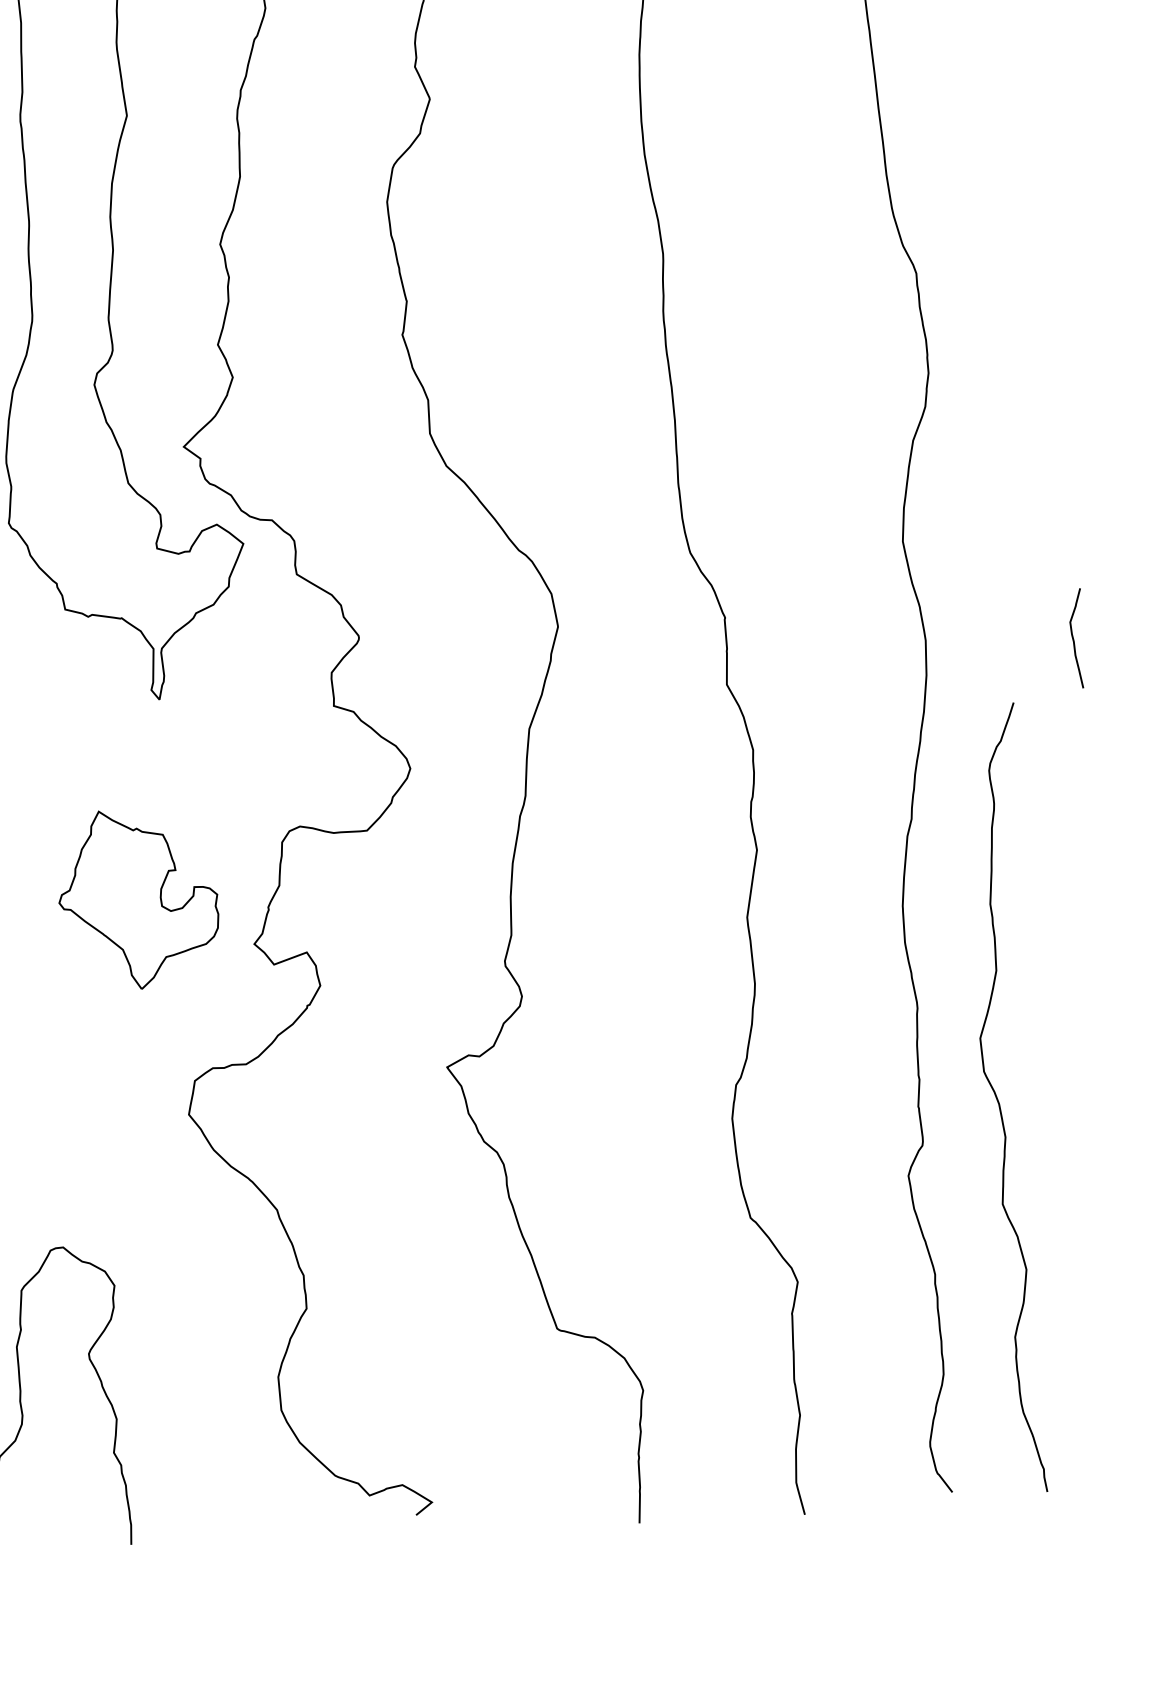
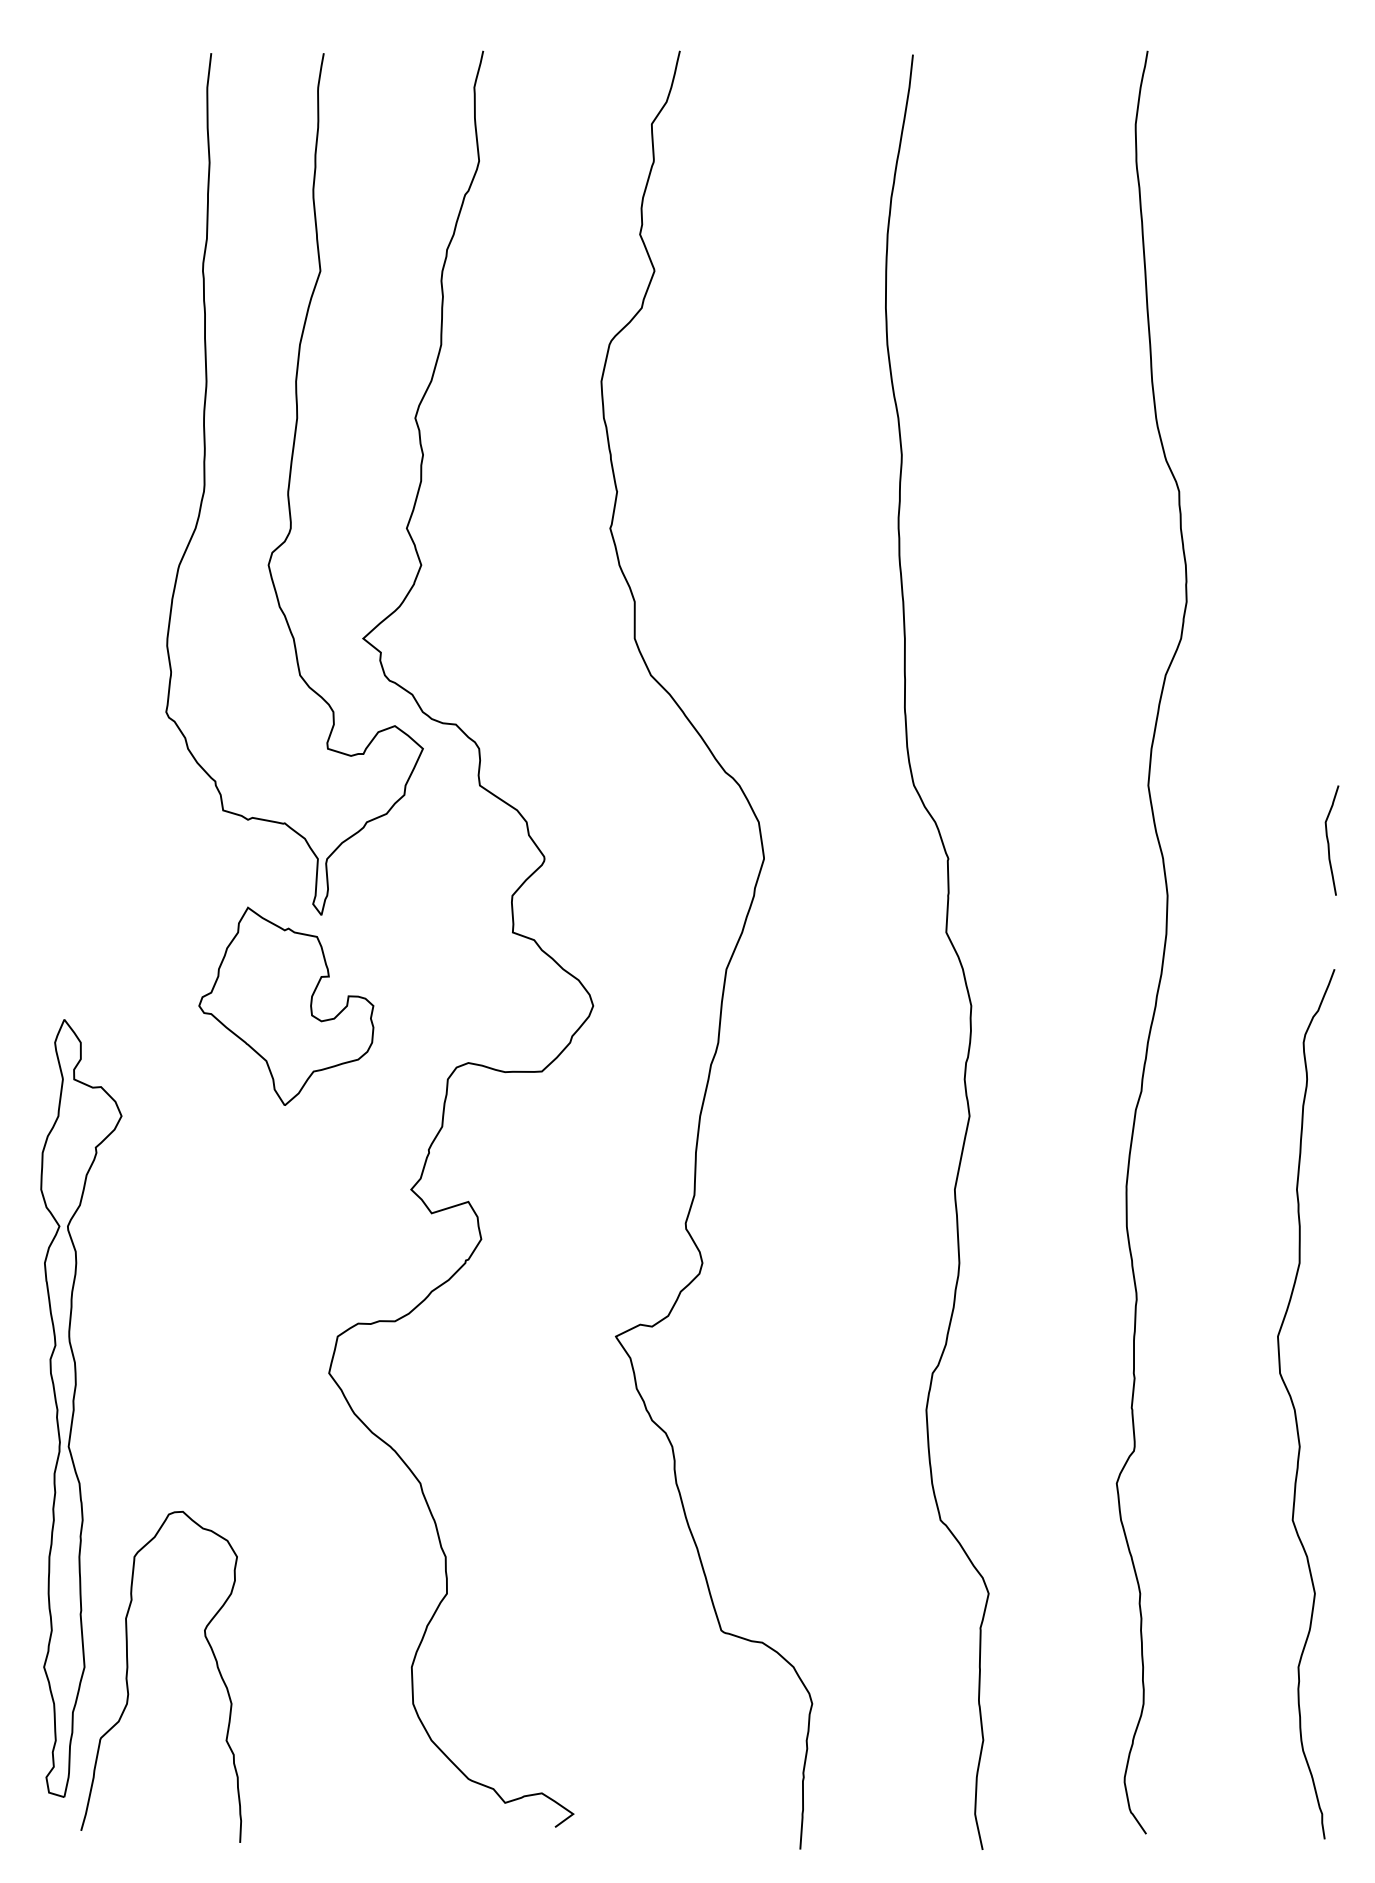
curve: (1074, 640) -> (1329, 842), moved
part: (138, 898) -> (286, 1005), moved
curve: (999, 1102) -> (1295, 1408), moved

